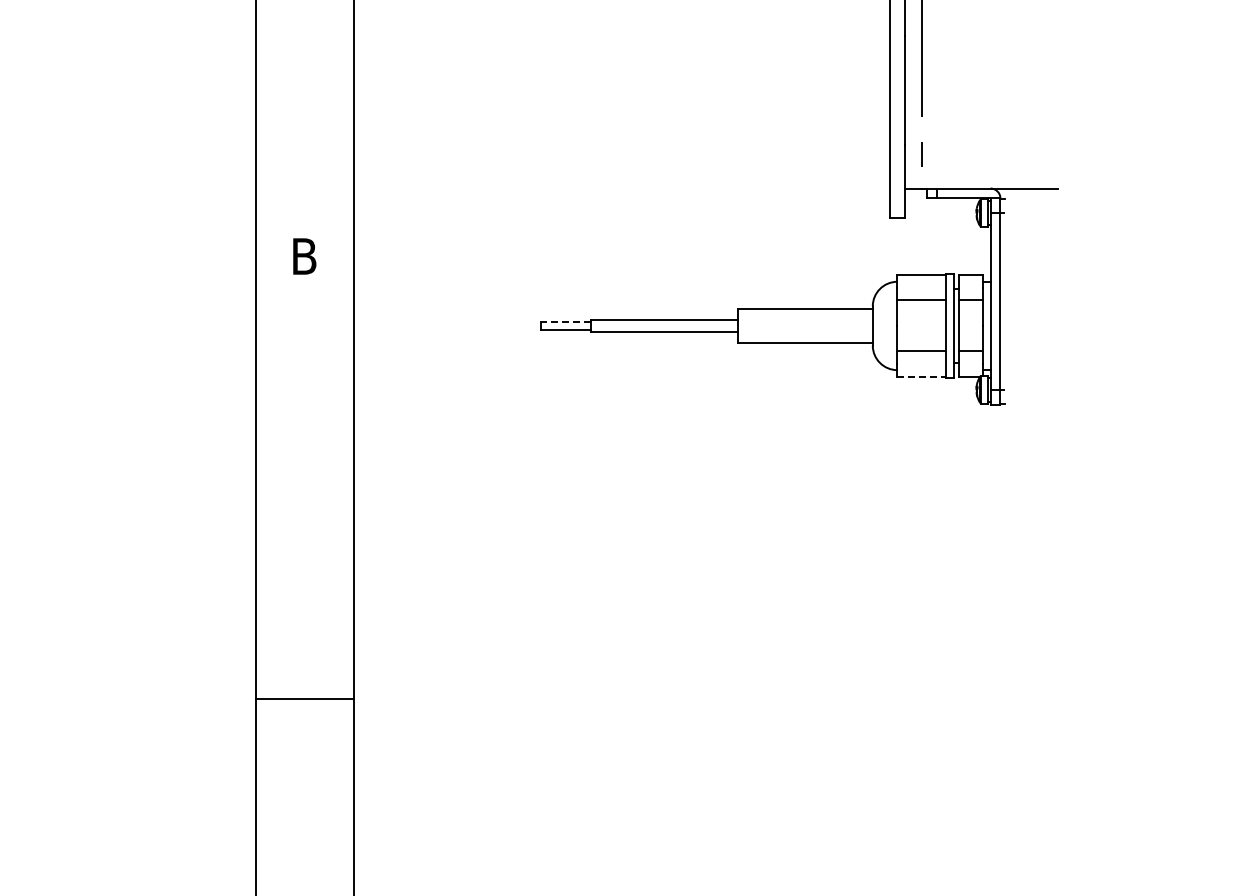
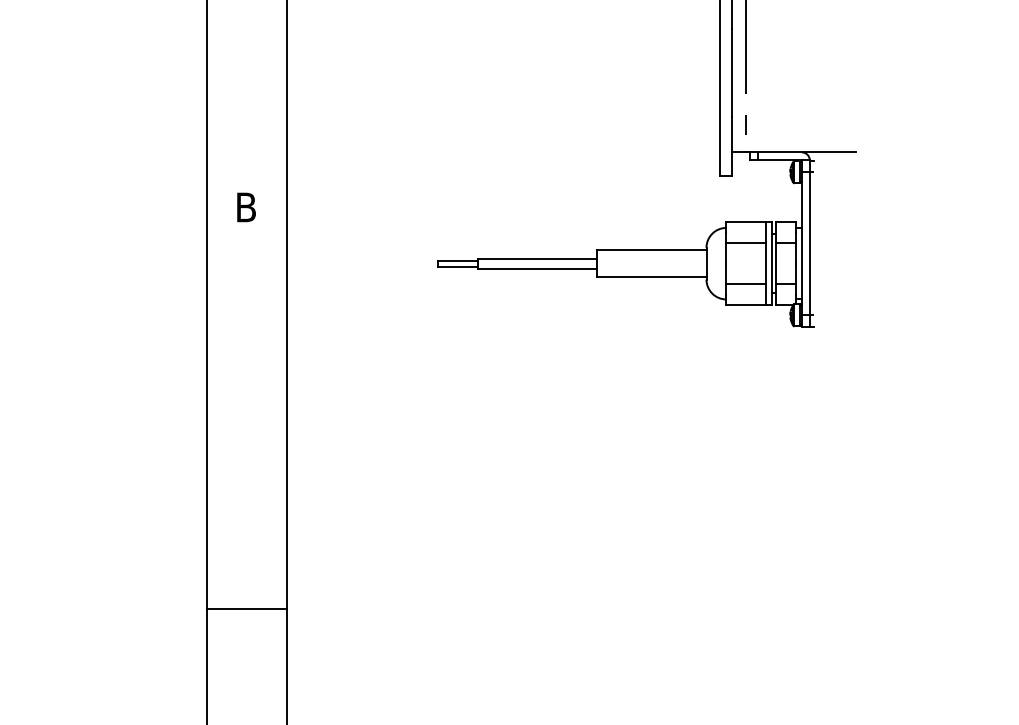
line: (566, 322) -> (458, 260), dashed -> solid
line: (921, 377) -> (745, 305), dashed -> solid
line: (305, 699) -> (247, 609), moved

